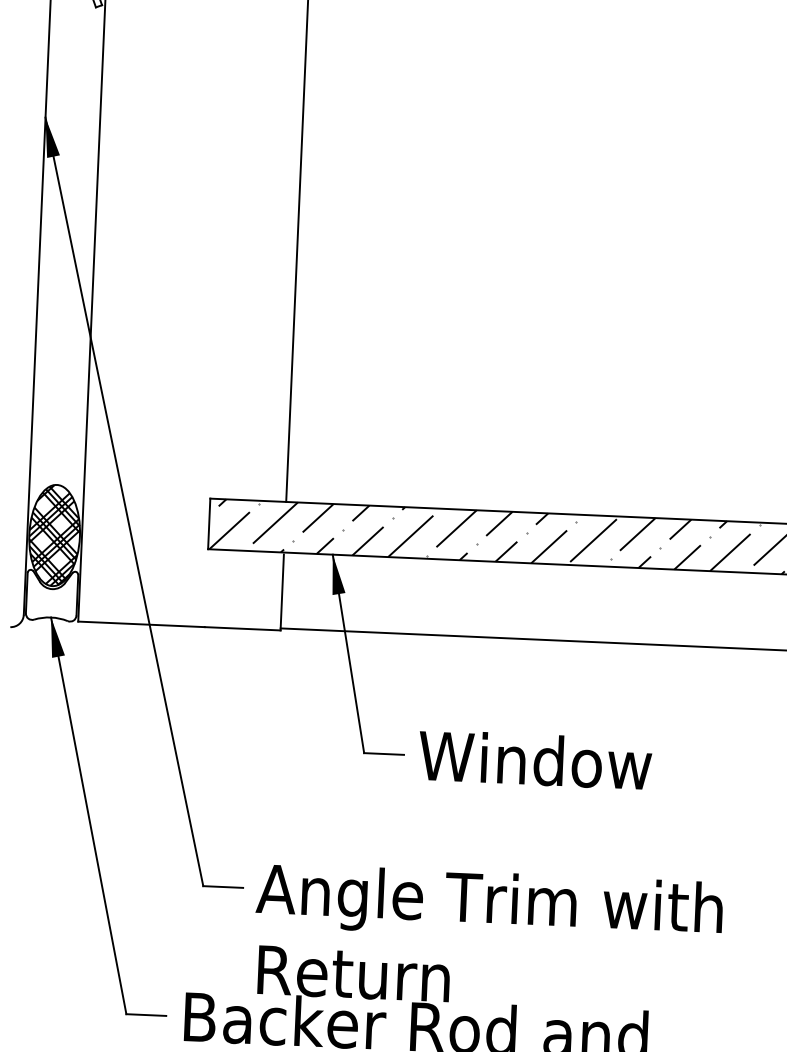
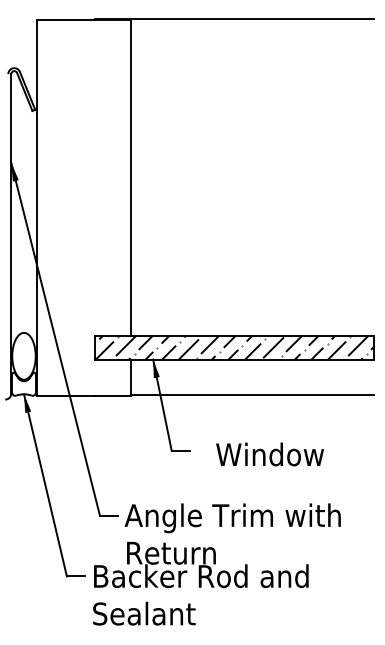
hatch: (53, 533) -> (23, 355), removed
text: (534, 759) -> (269, 454), moved

